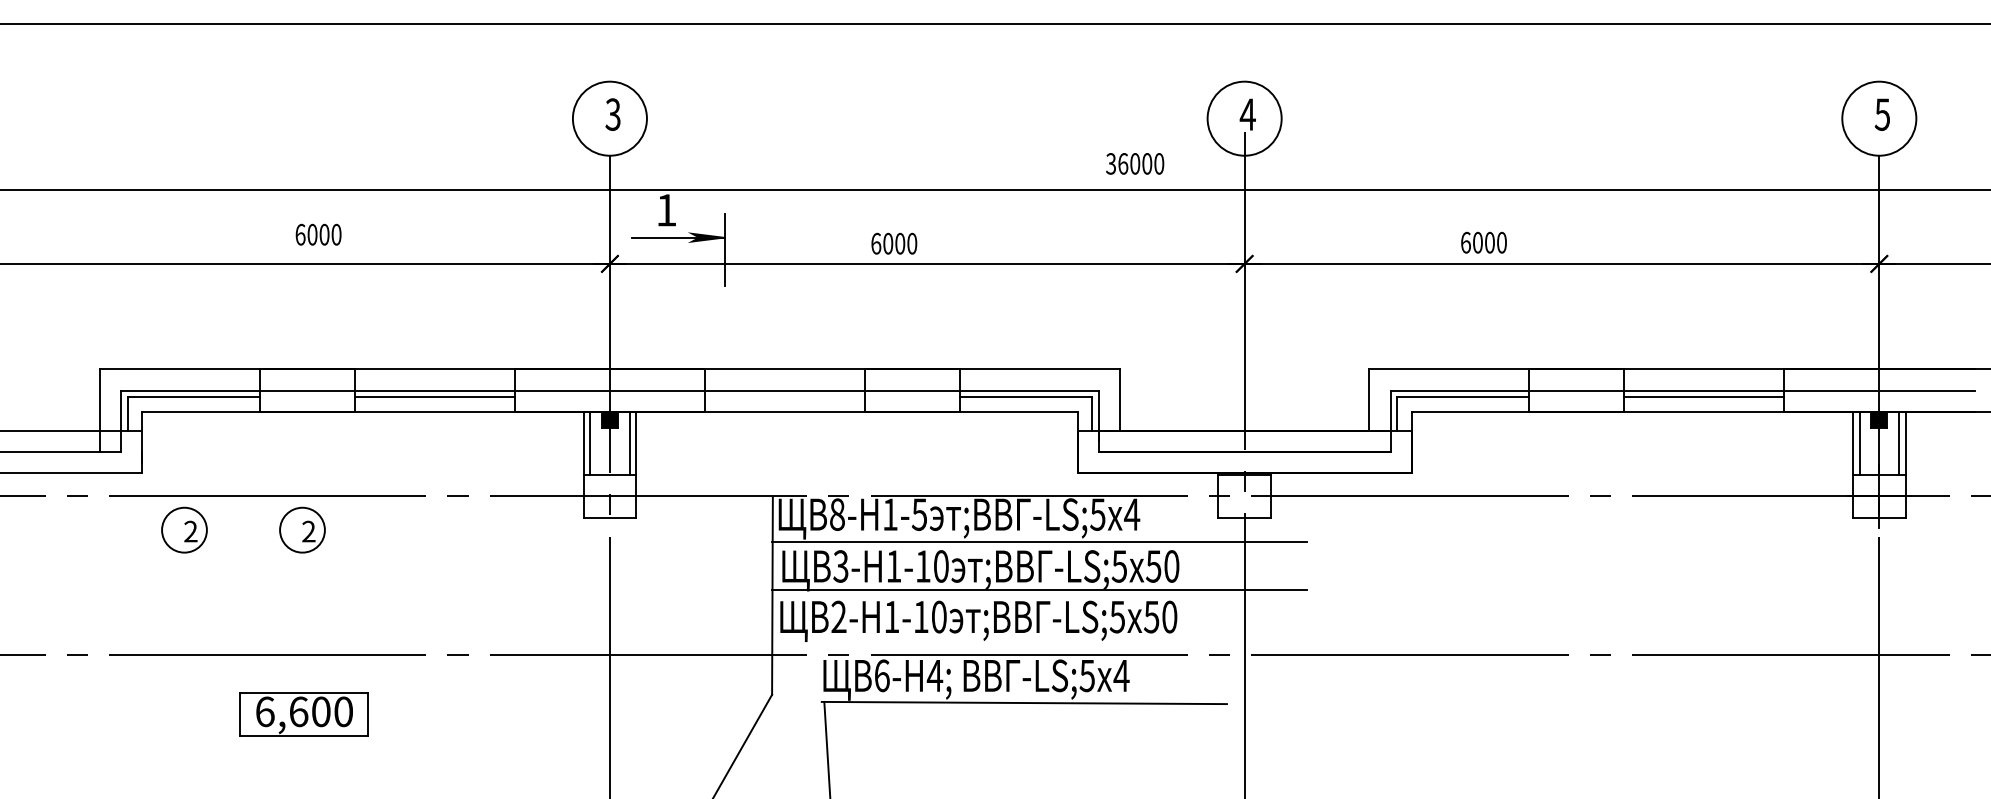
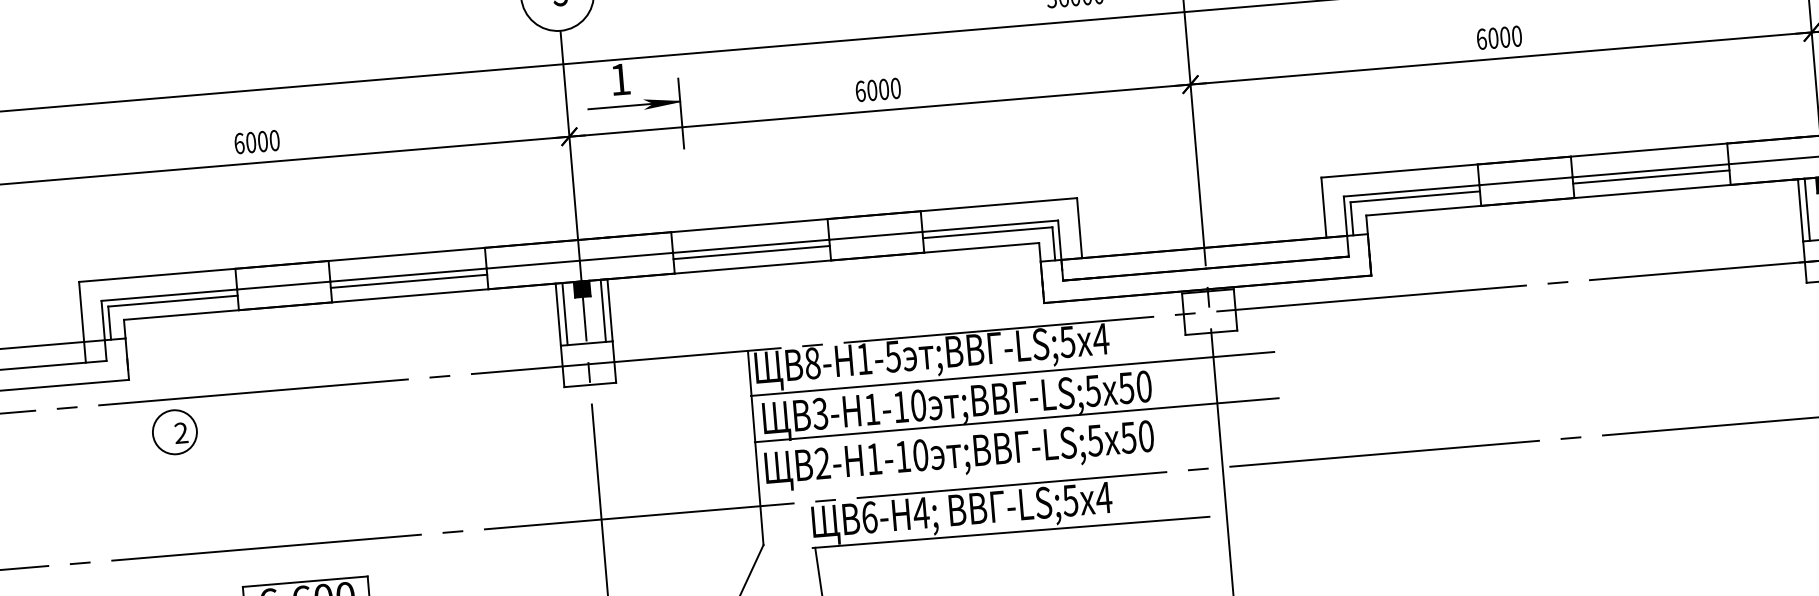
text: (318, 234) -> (256, 141), moved
text: (1483, 242) -> (1498, 37), moved
text: (894, 243) -> (878, 89), moved
line: (784, 396) -> (751, 252), added
part: (302, 529) -> (290, 421), removed

